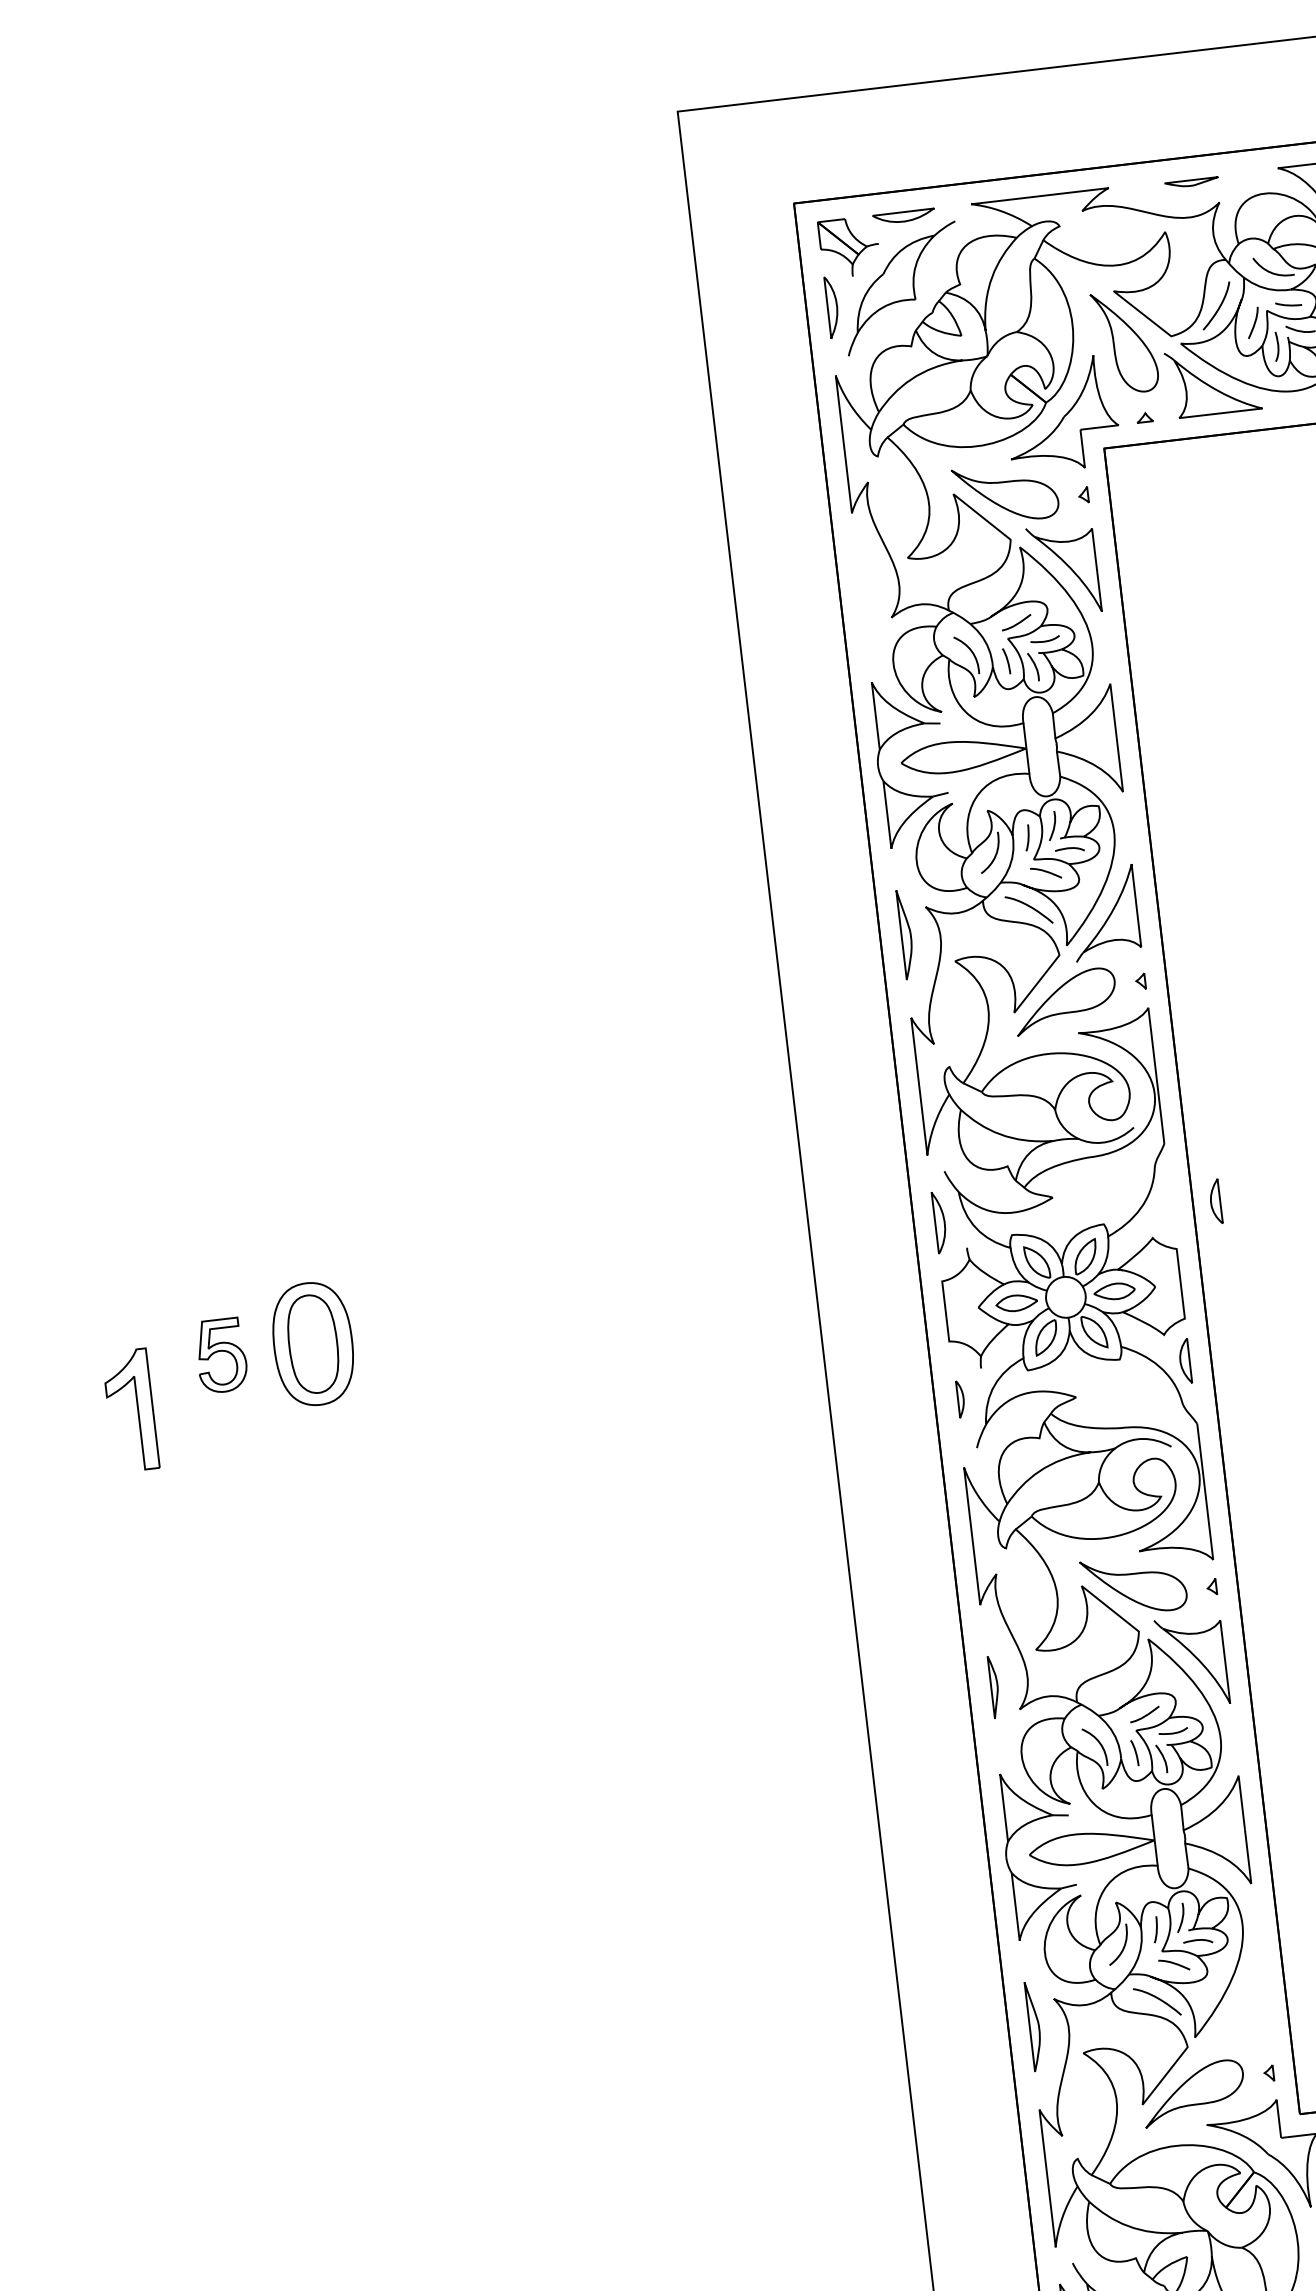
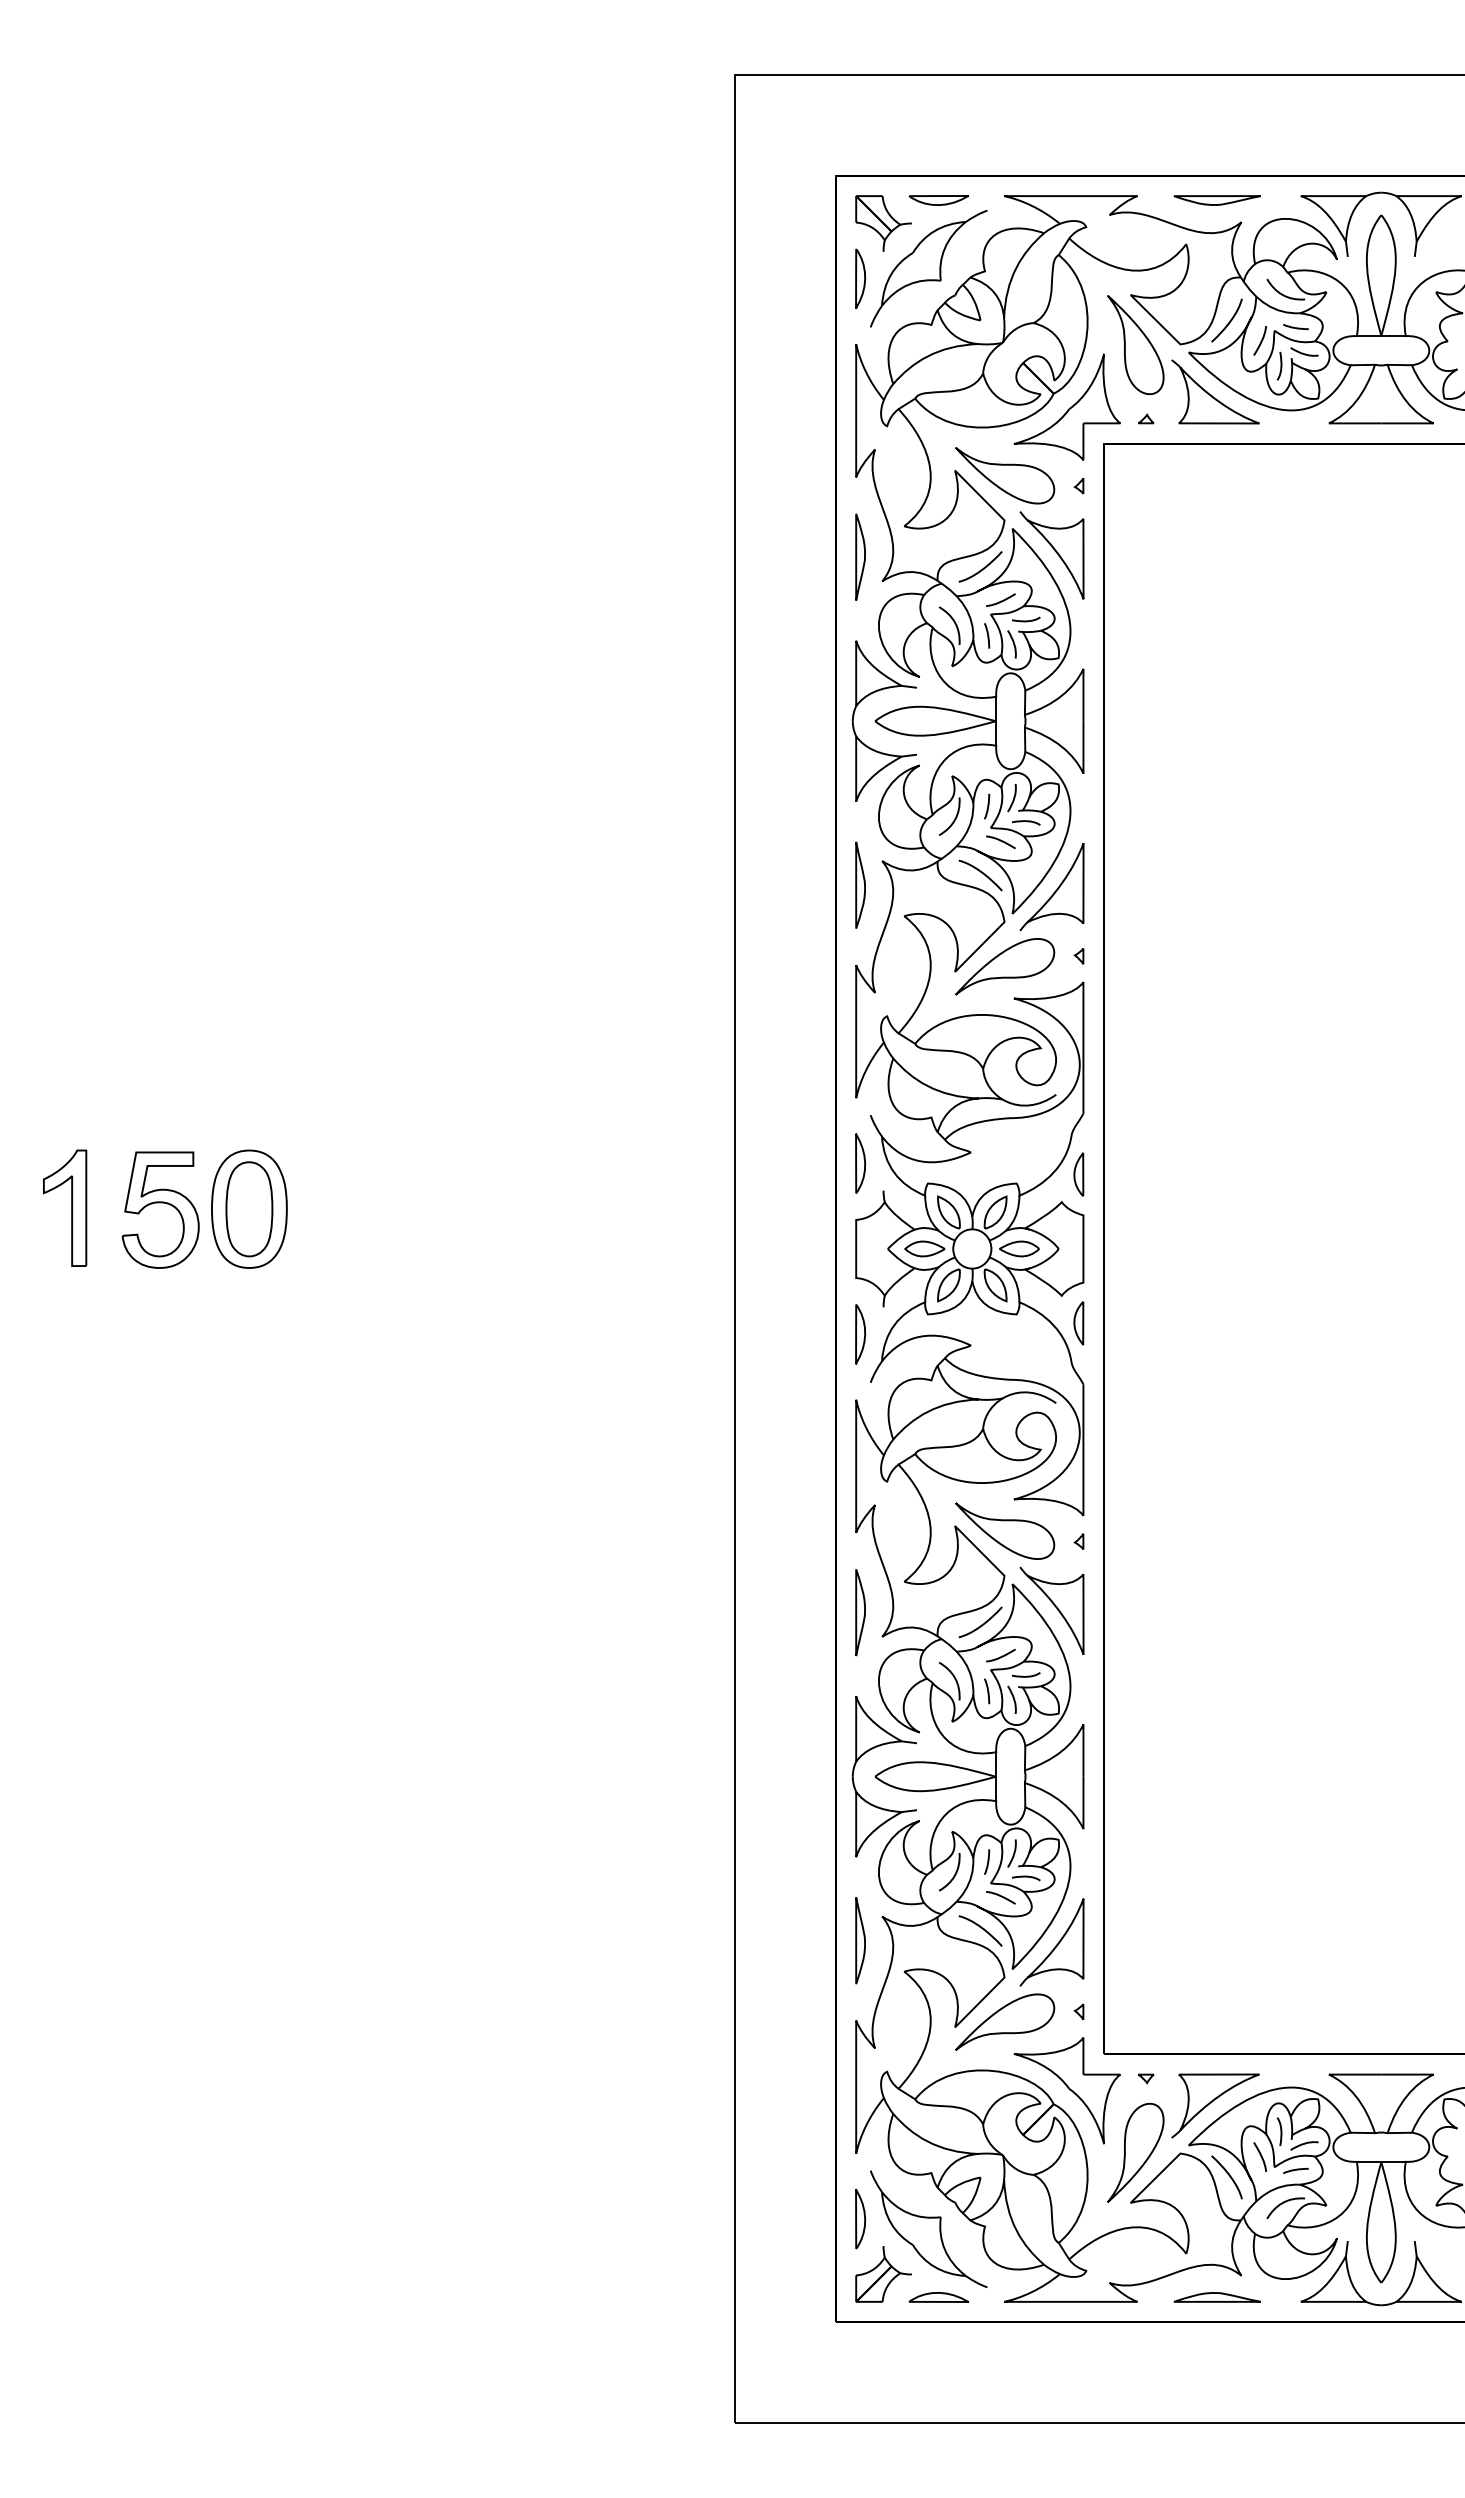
part: (1191, 183) -> (1216, 200), size x1.67
curve: (993, 592) -> (982, 568), added
part: (866, 594) -> (860, 556), added
part: (1215, 1201) -> (1078, 1174), moved
part: (221, 1355) -> (160, 1209), size x1.67
part: (960, 1399) -> (860, 1334), size x1.67
part: (131, 1409) -> (65, 1207), moved
curve: (1121, 1683) -> (982, 1623), added
part: (994, 1686) -> (860, 1612), size x1.43
part: (1232, 2005) -> (1051, 1942), added

